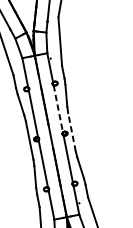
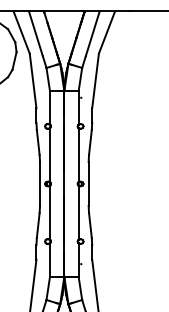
line: (58, 109) -> (78, 155), dashed -> solid
line: (71, 131) -> (88, 183), dashed -> solid

